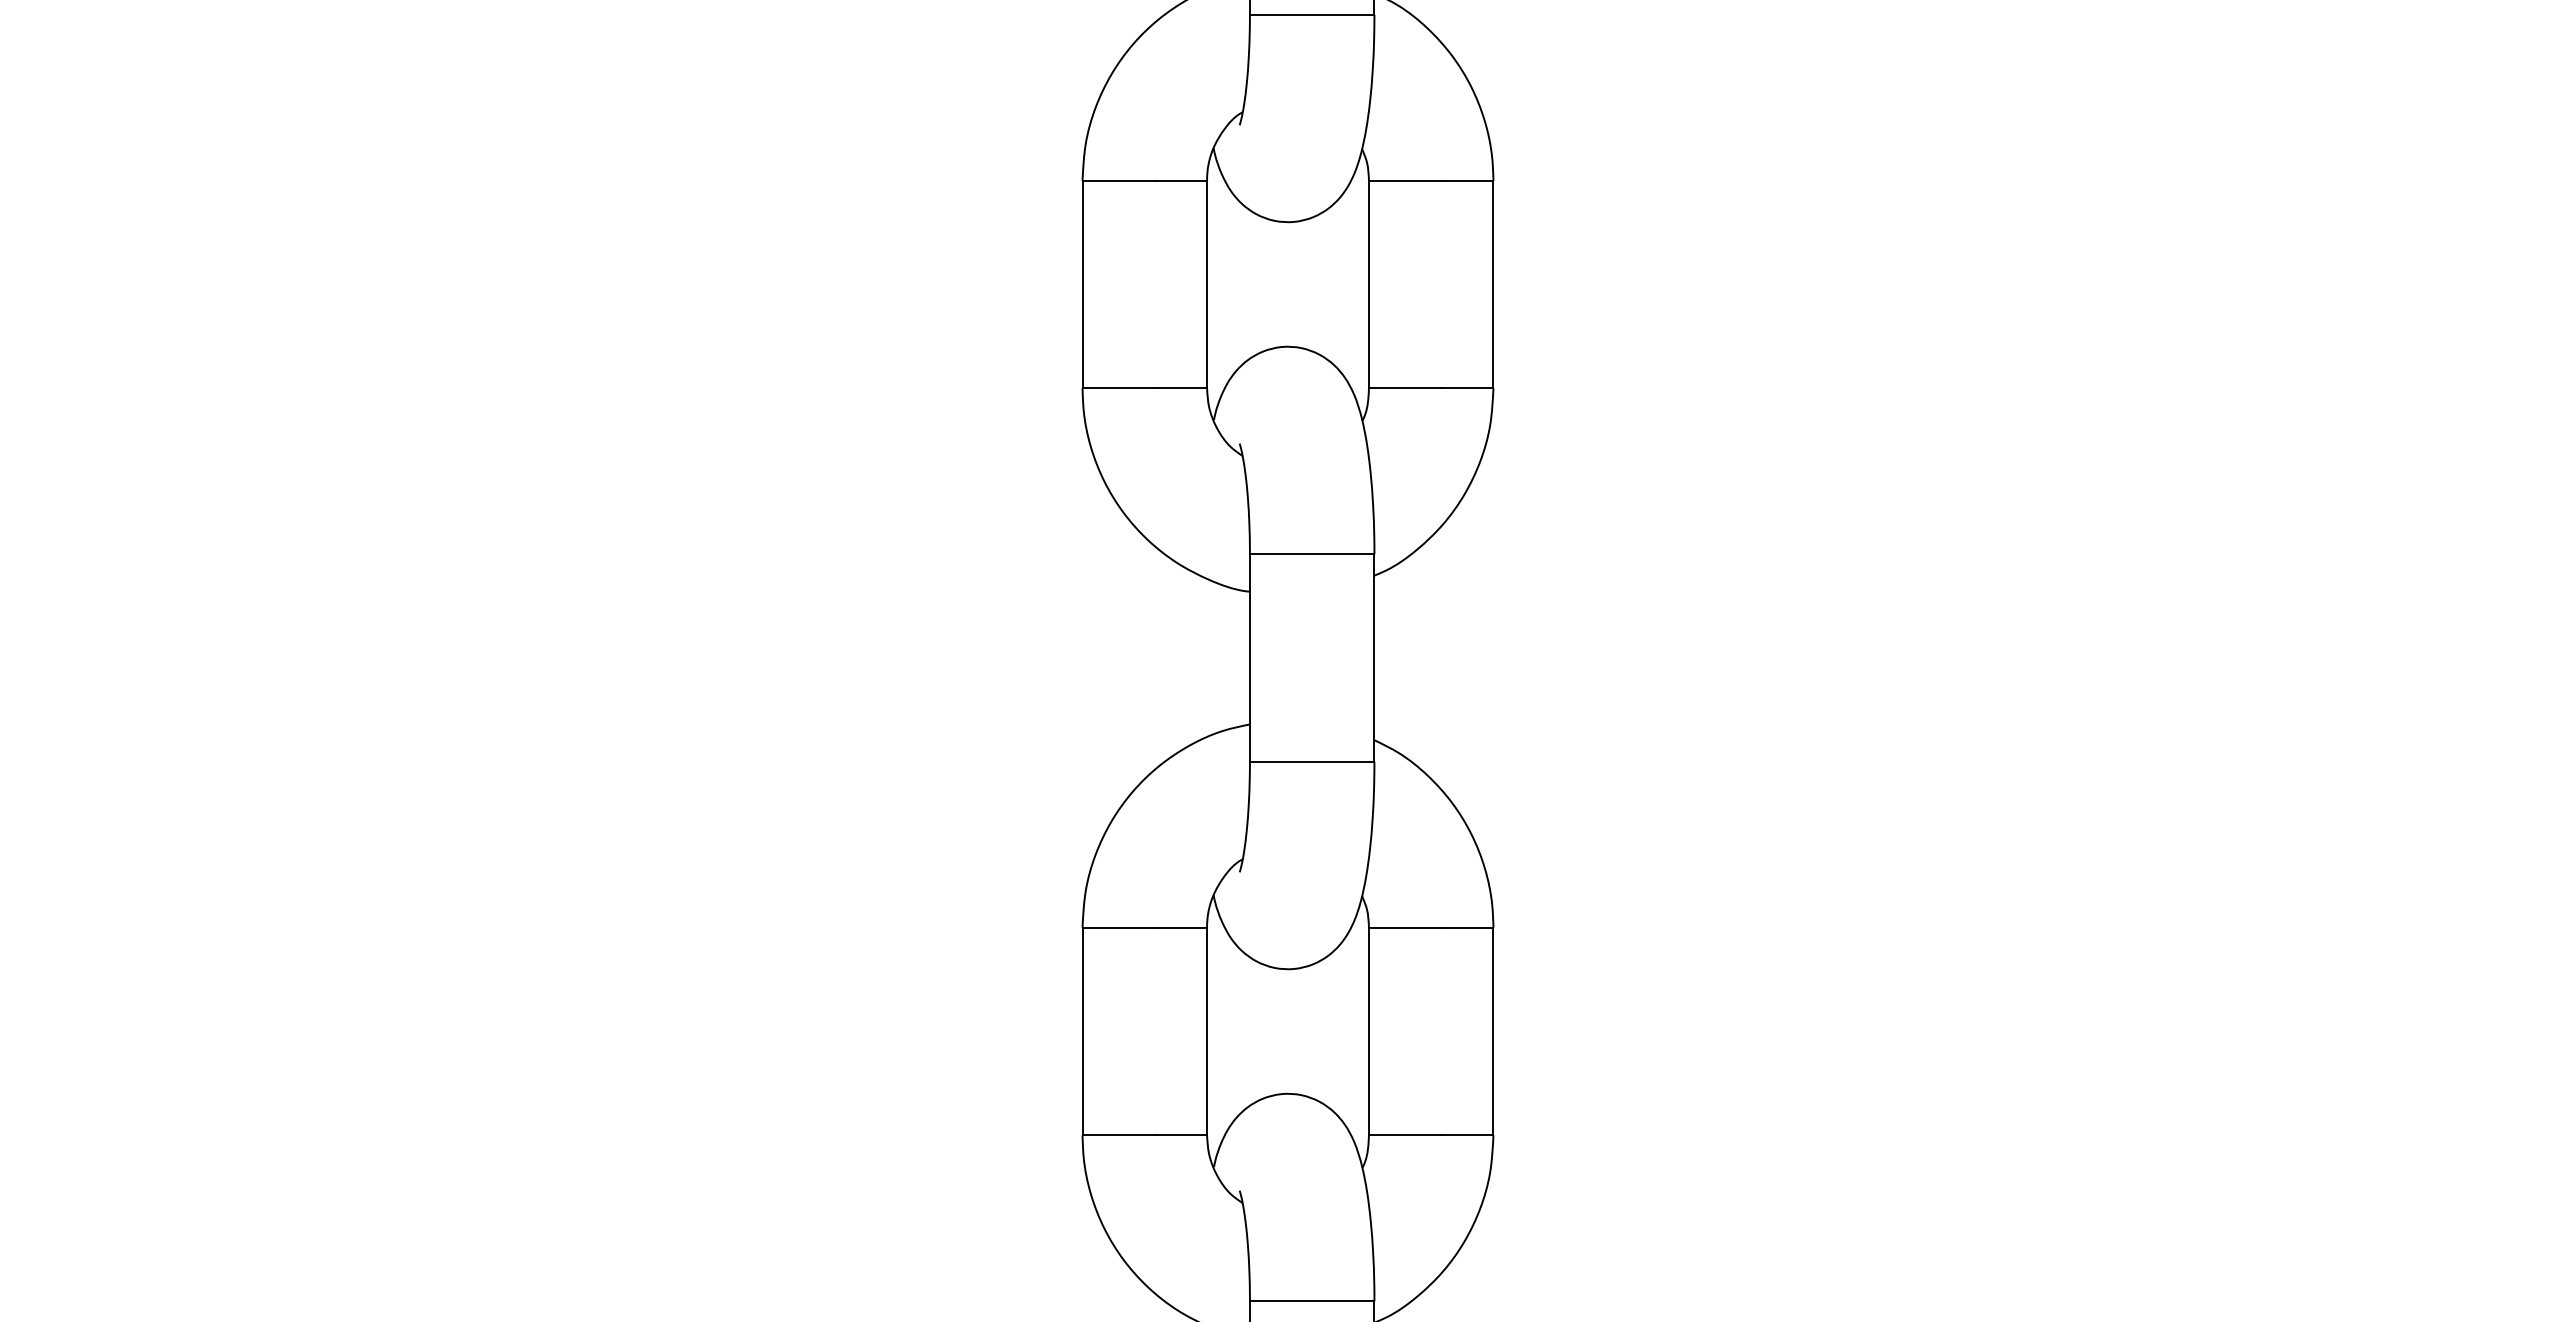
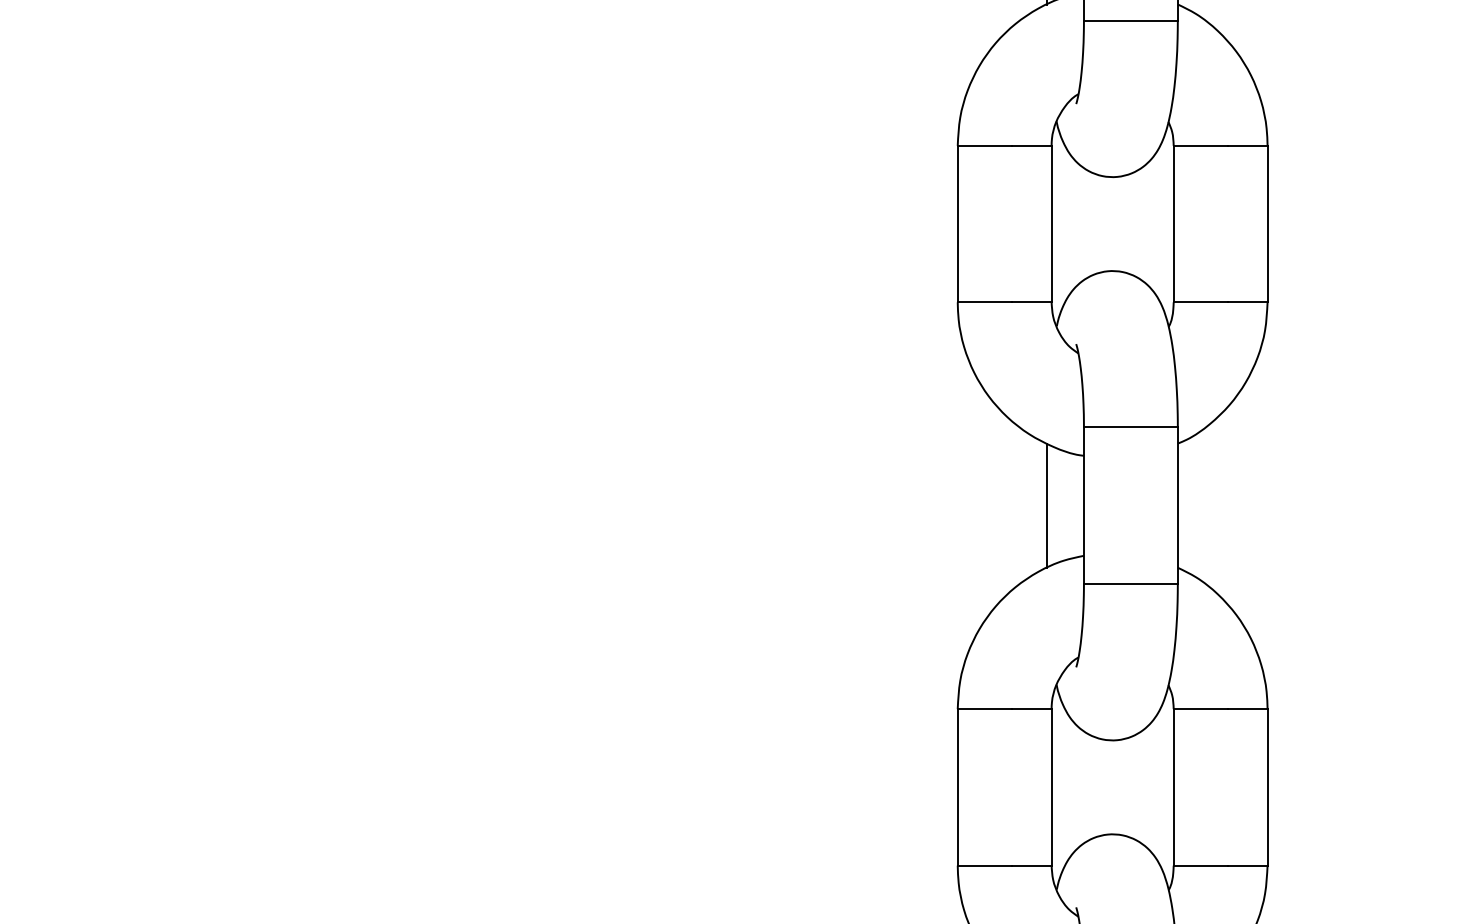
line: (1201, 657) -> (1047, 505), added

